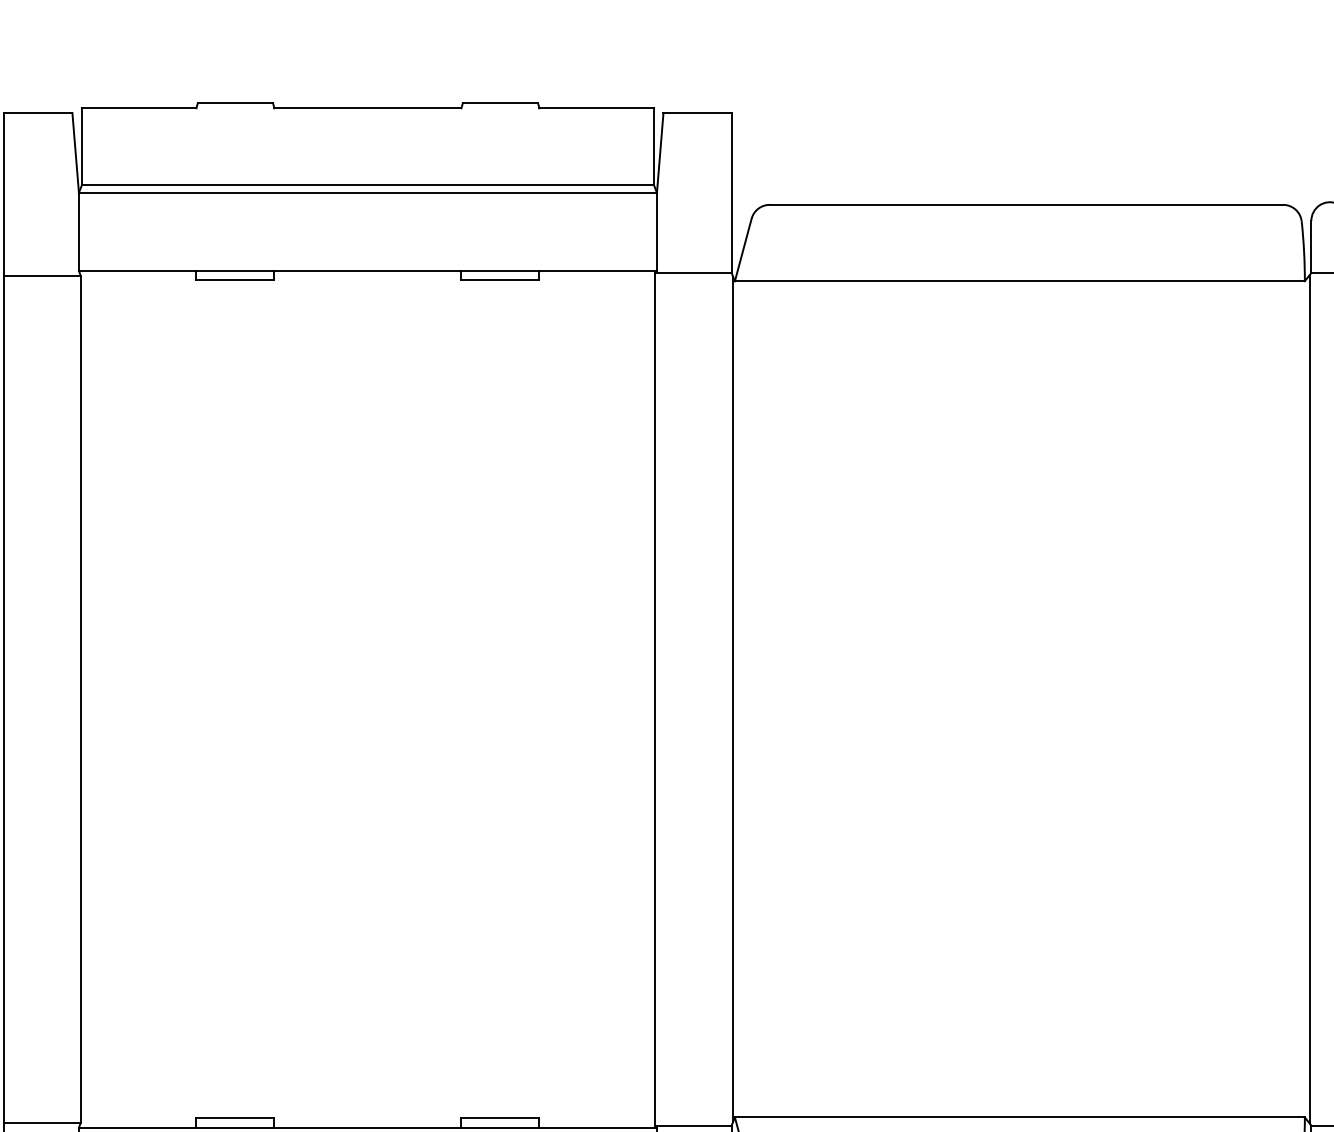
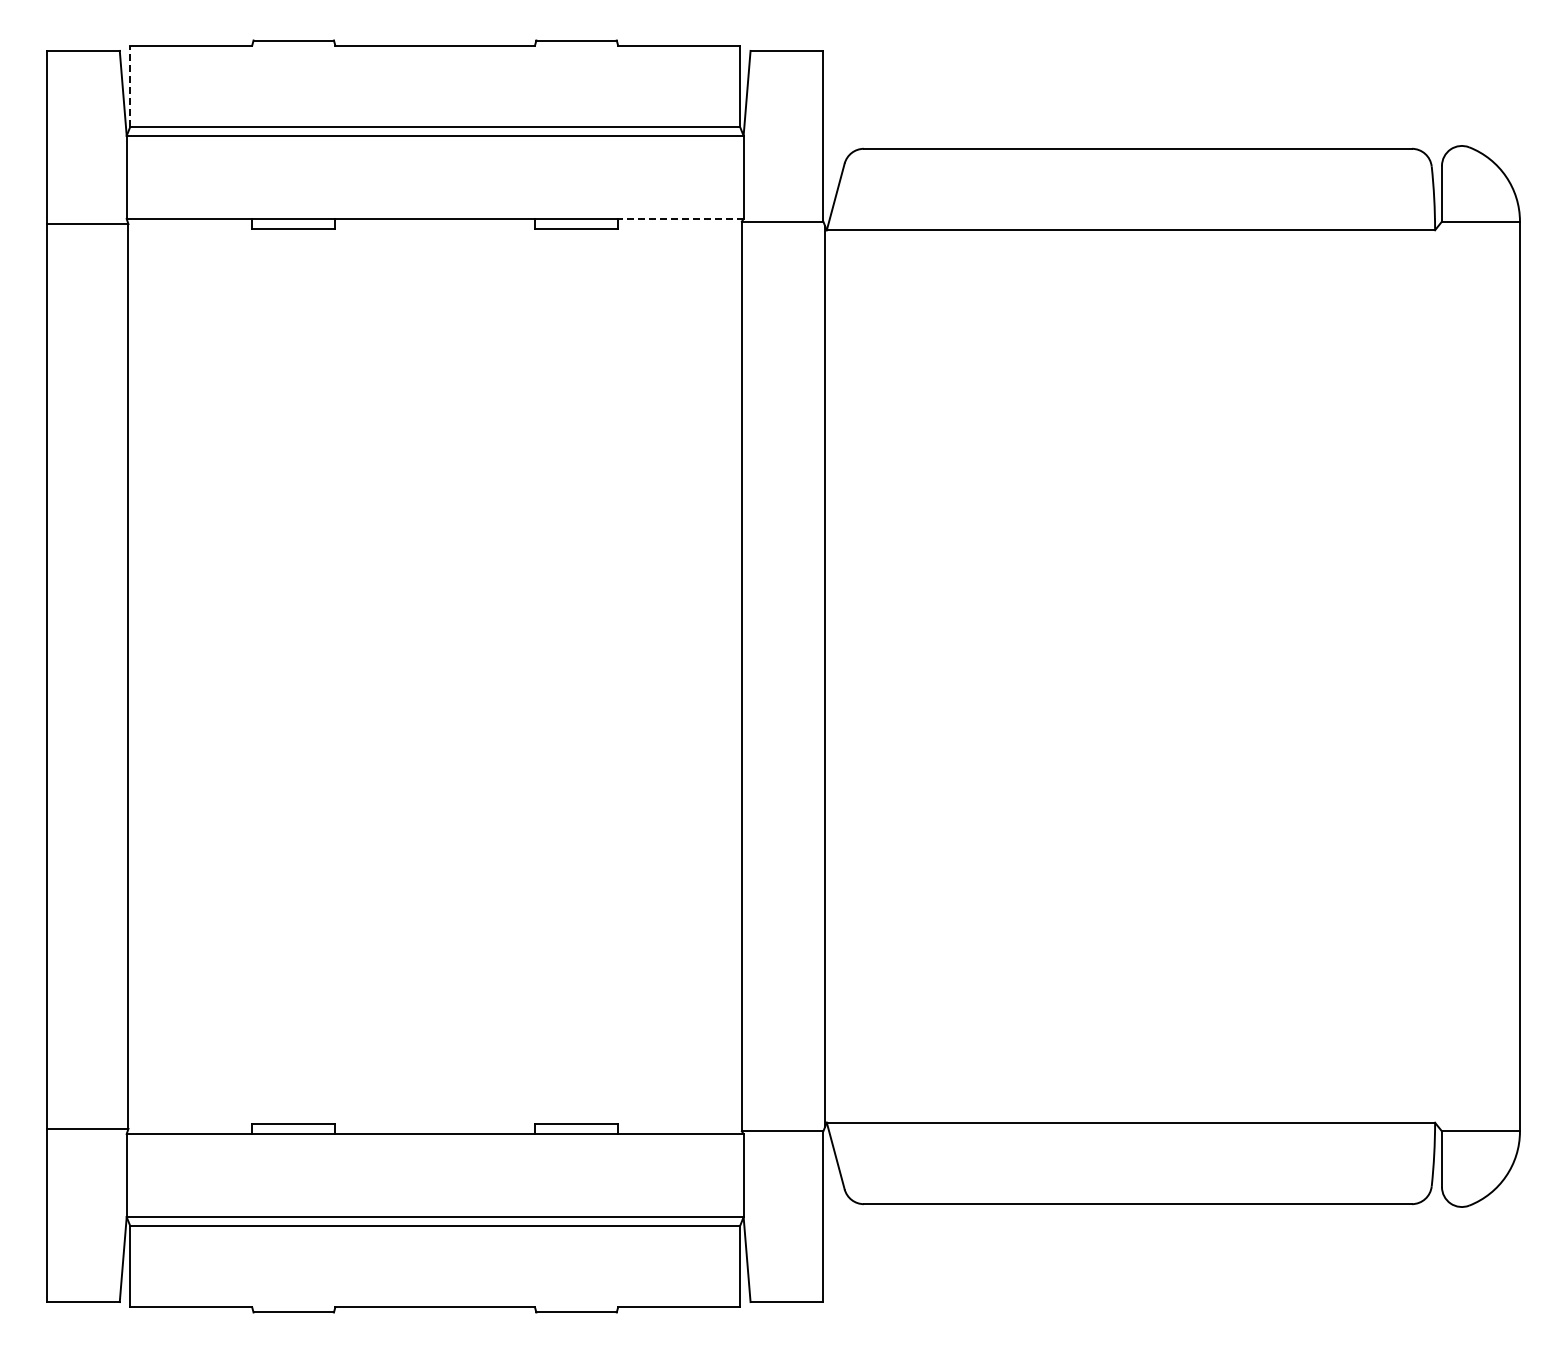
line: (82, 146) -> (130, 86), solid -> dashed
line: (597, 271) -> (680, 219), solid -> dashed
line: (1309, 699) -> (1440, 676), removed

